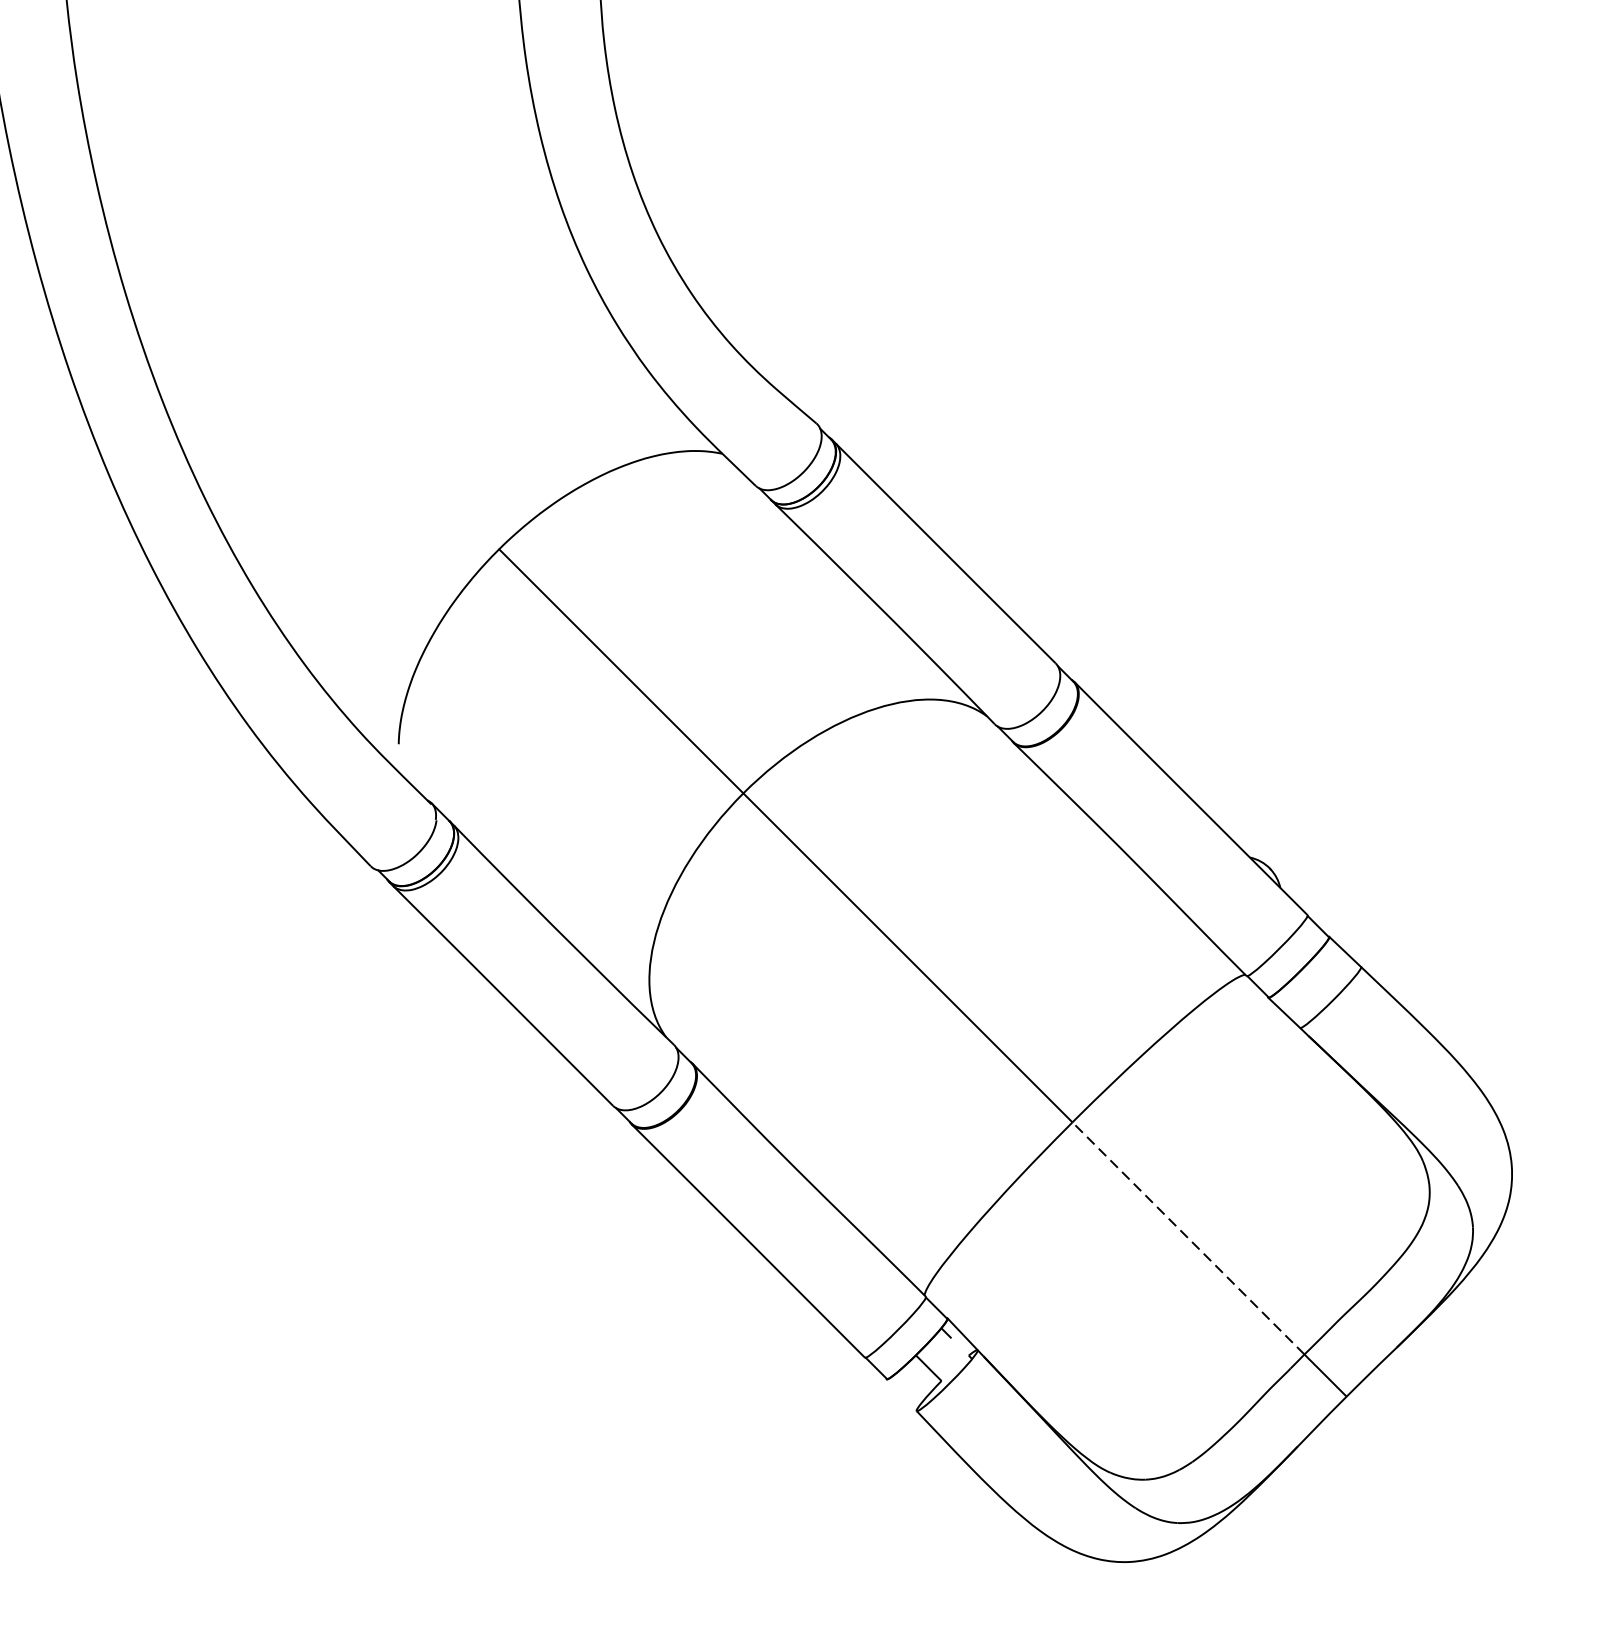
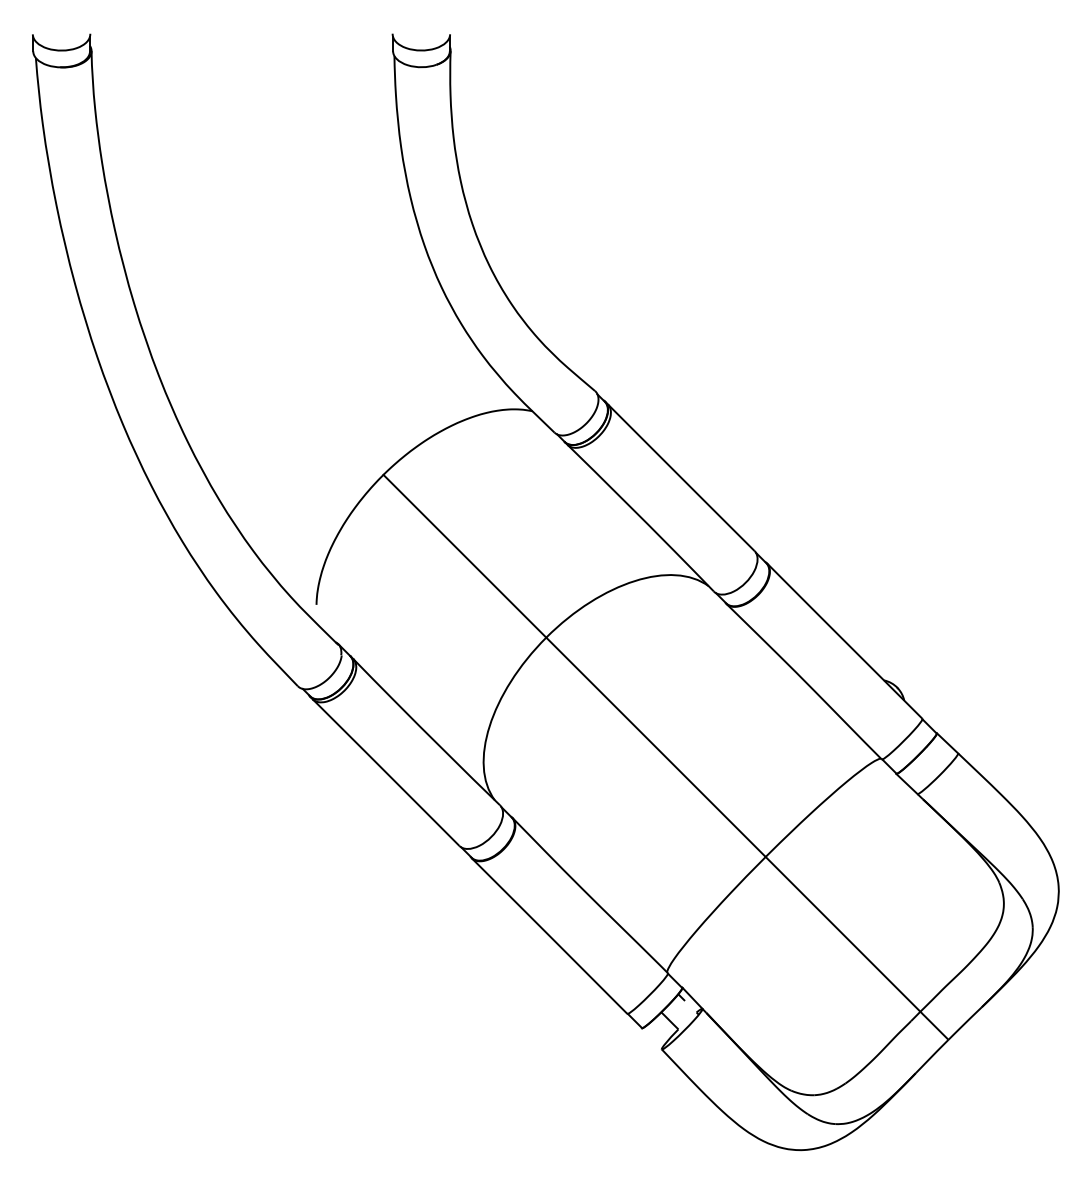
line: (1187, 1237) -> (842, 933), dashed -> solid

